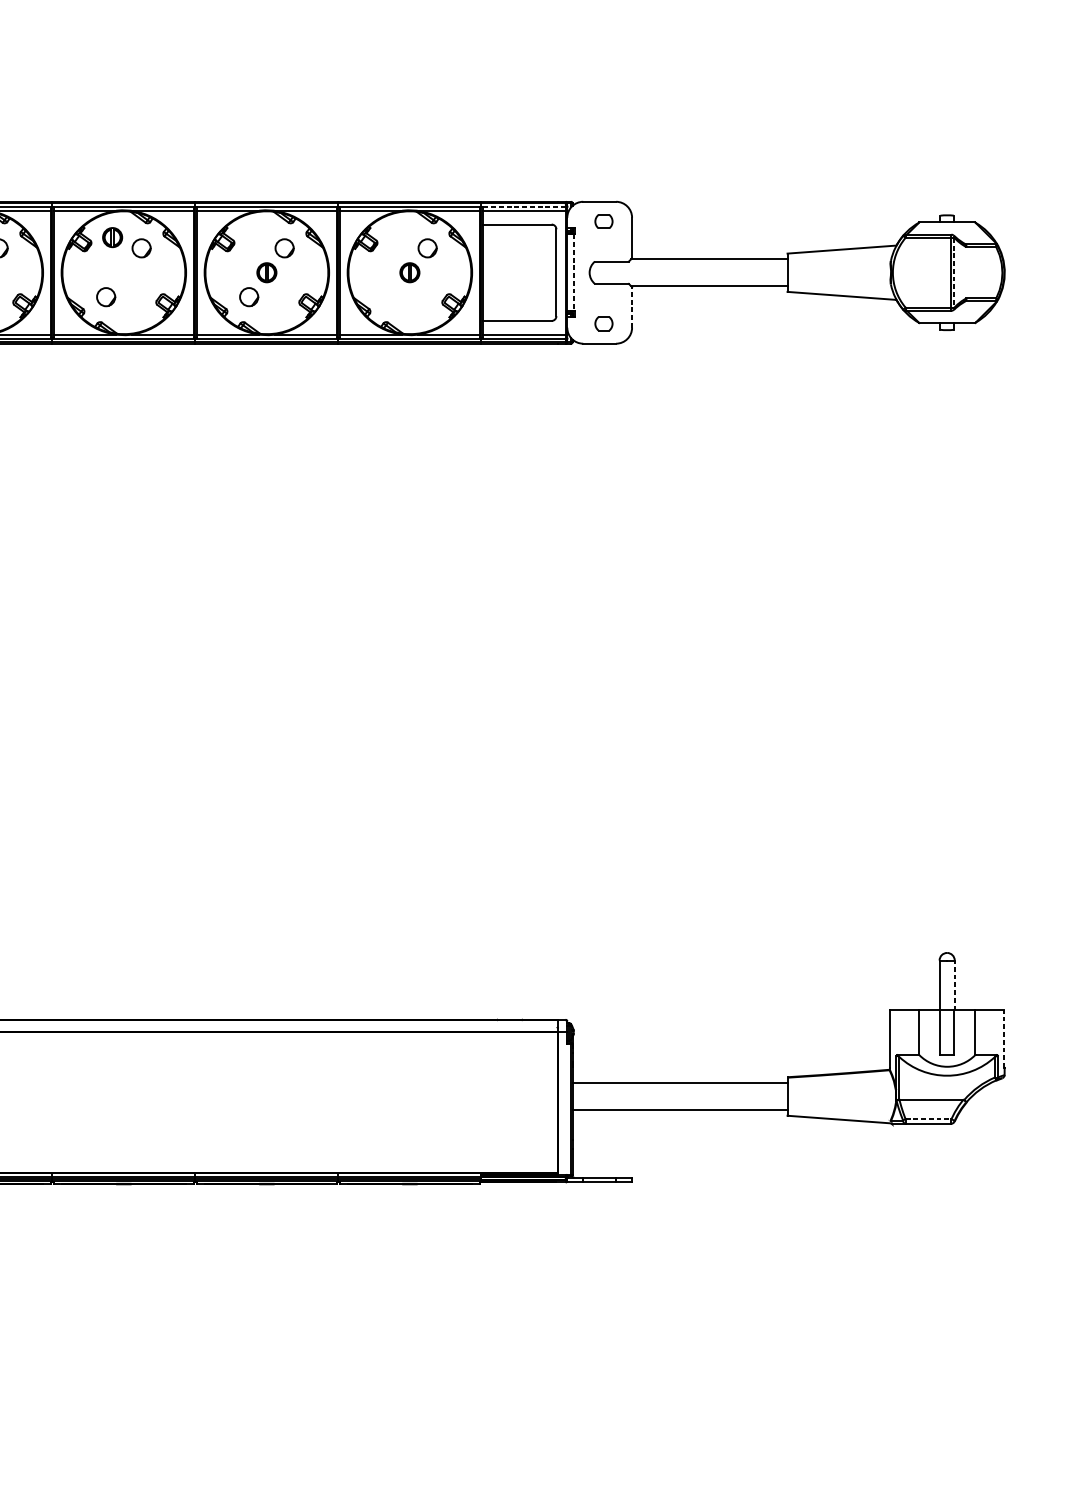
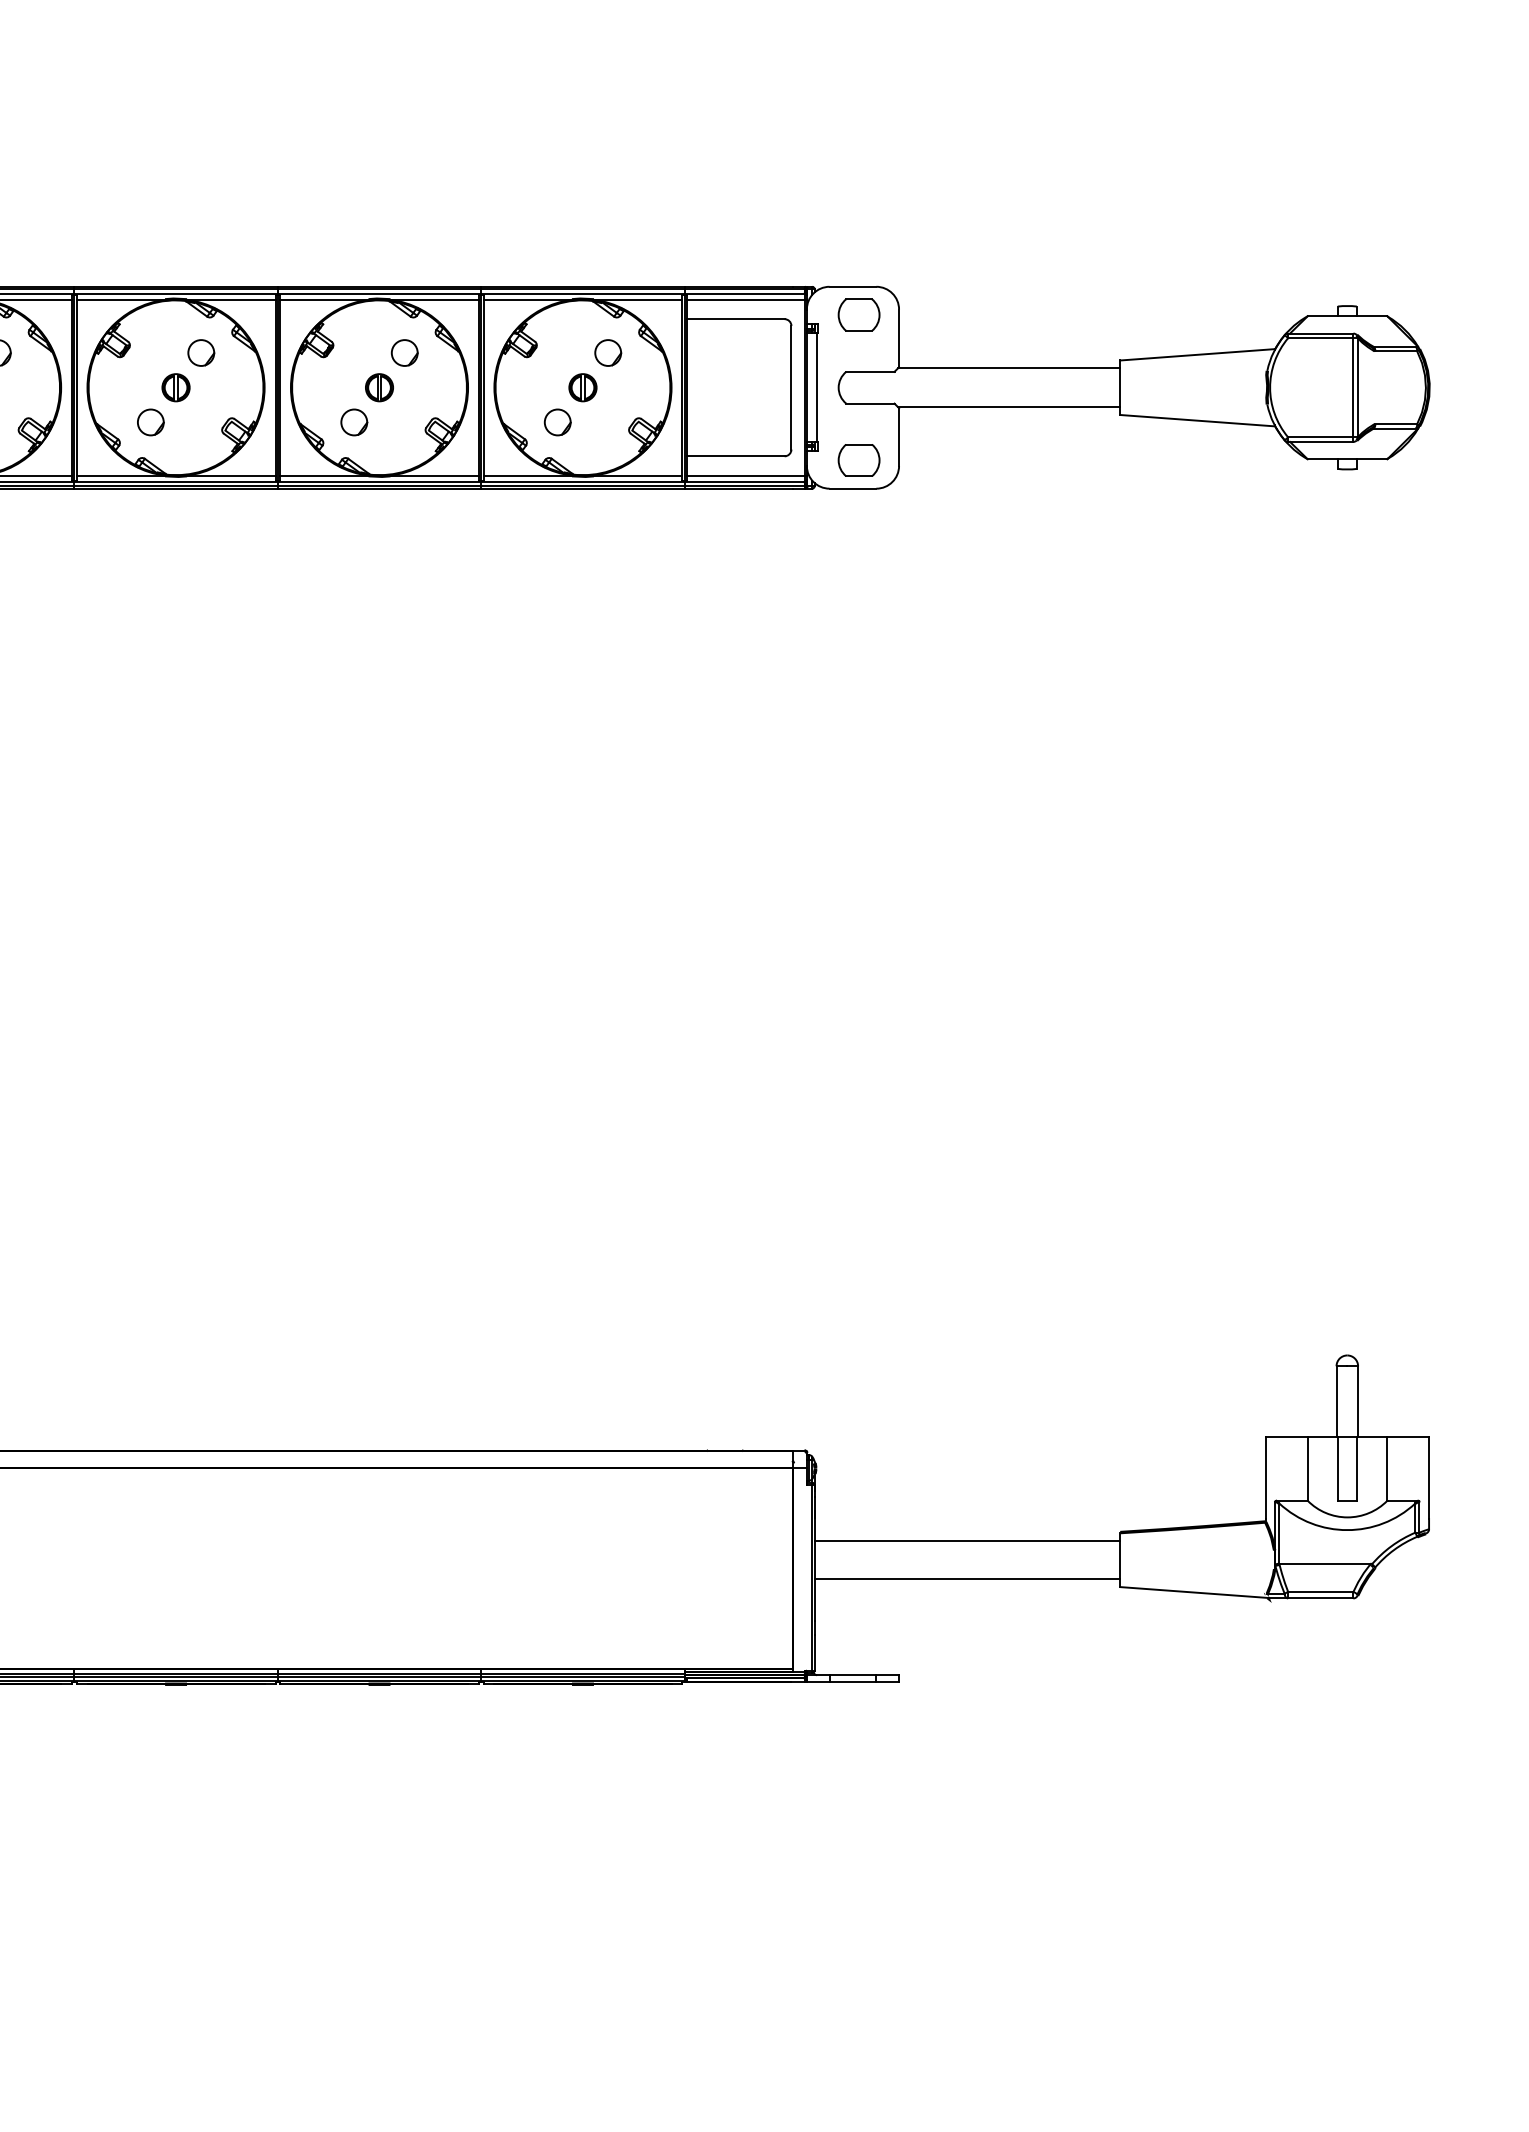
line: (523, 206) -> (744, 293), dashed -> solid
part: (603, 221) -> (858, 314), size x1.67
part: (112, 237) -> (175, 387), moved
line: (954, 272) -> (1357, 387), dashed -> solid
line: (574, 273) -> (817, 388), dashed -> solid
part: (391, 297) -> (557, 422), added
line: (632, 307) -> (899, 437), dashed -> solid
part: (603, 323) -> (858, 460), size x1.67
line: (955, 985) -> (1358, 1401), dashed -> solid
line: (1004, 1039) -> (1428, 1478), dashed -> solid
line: (928, 1118) -> (1320, 1591), dashed -> solid

